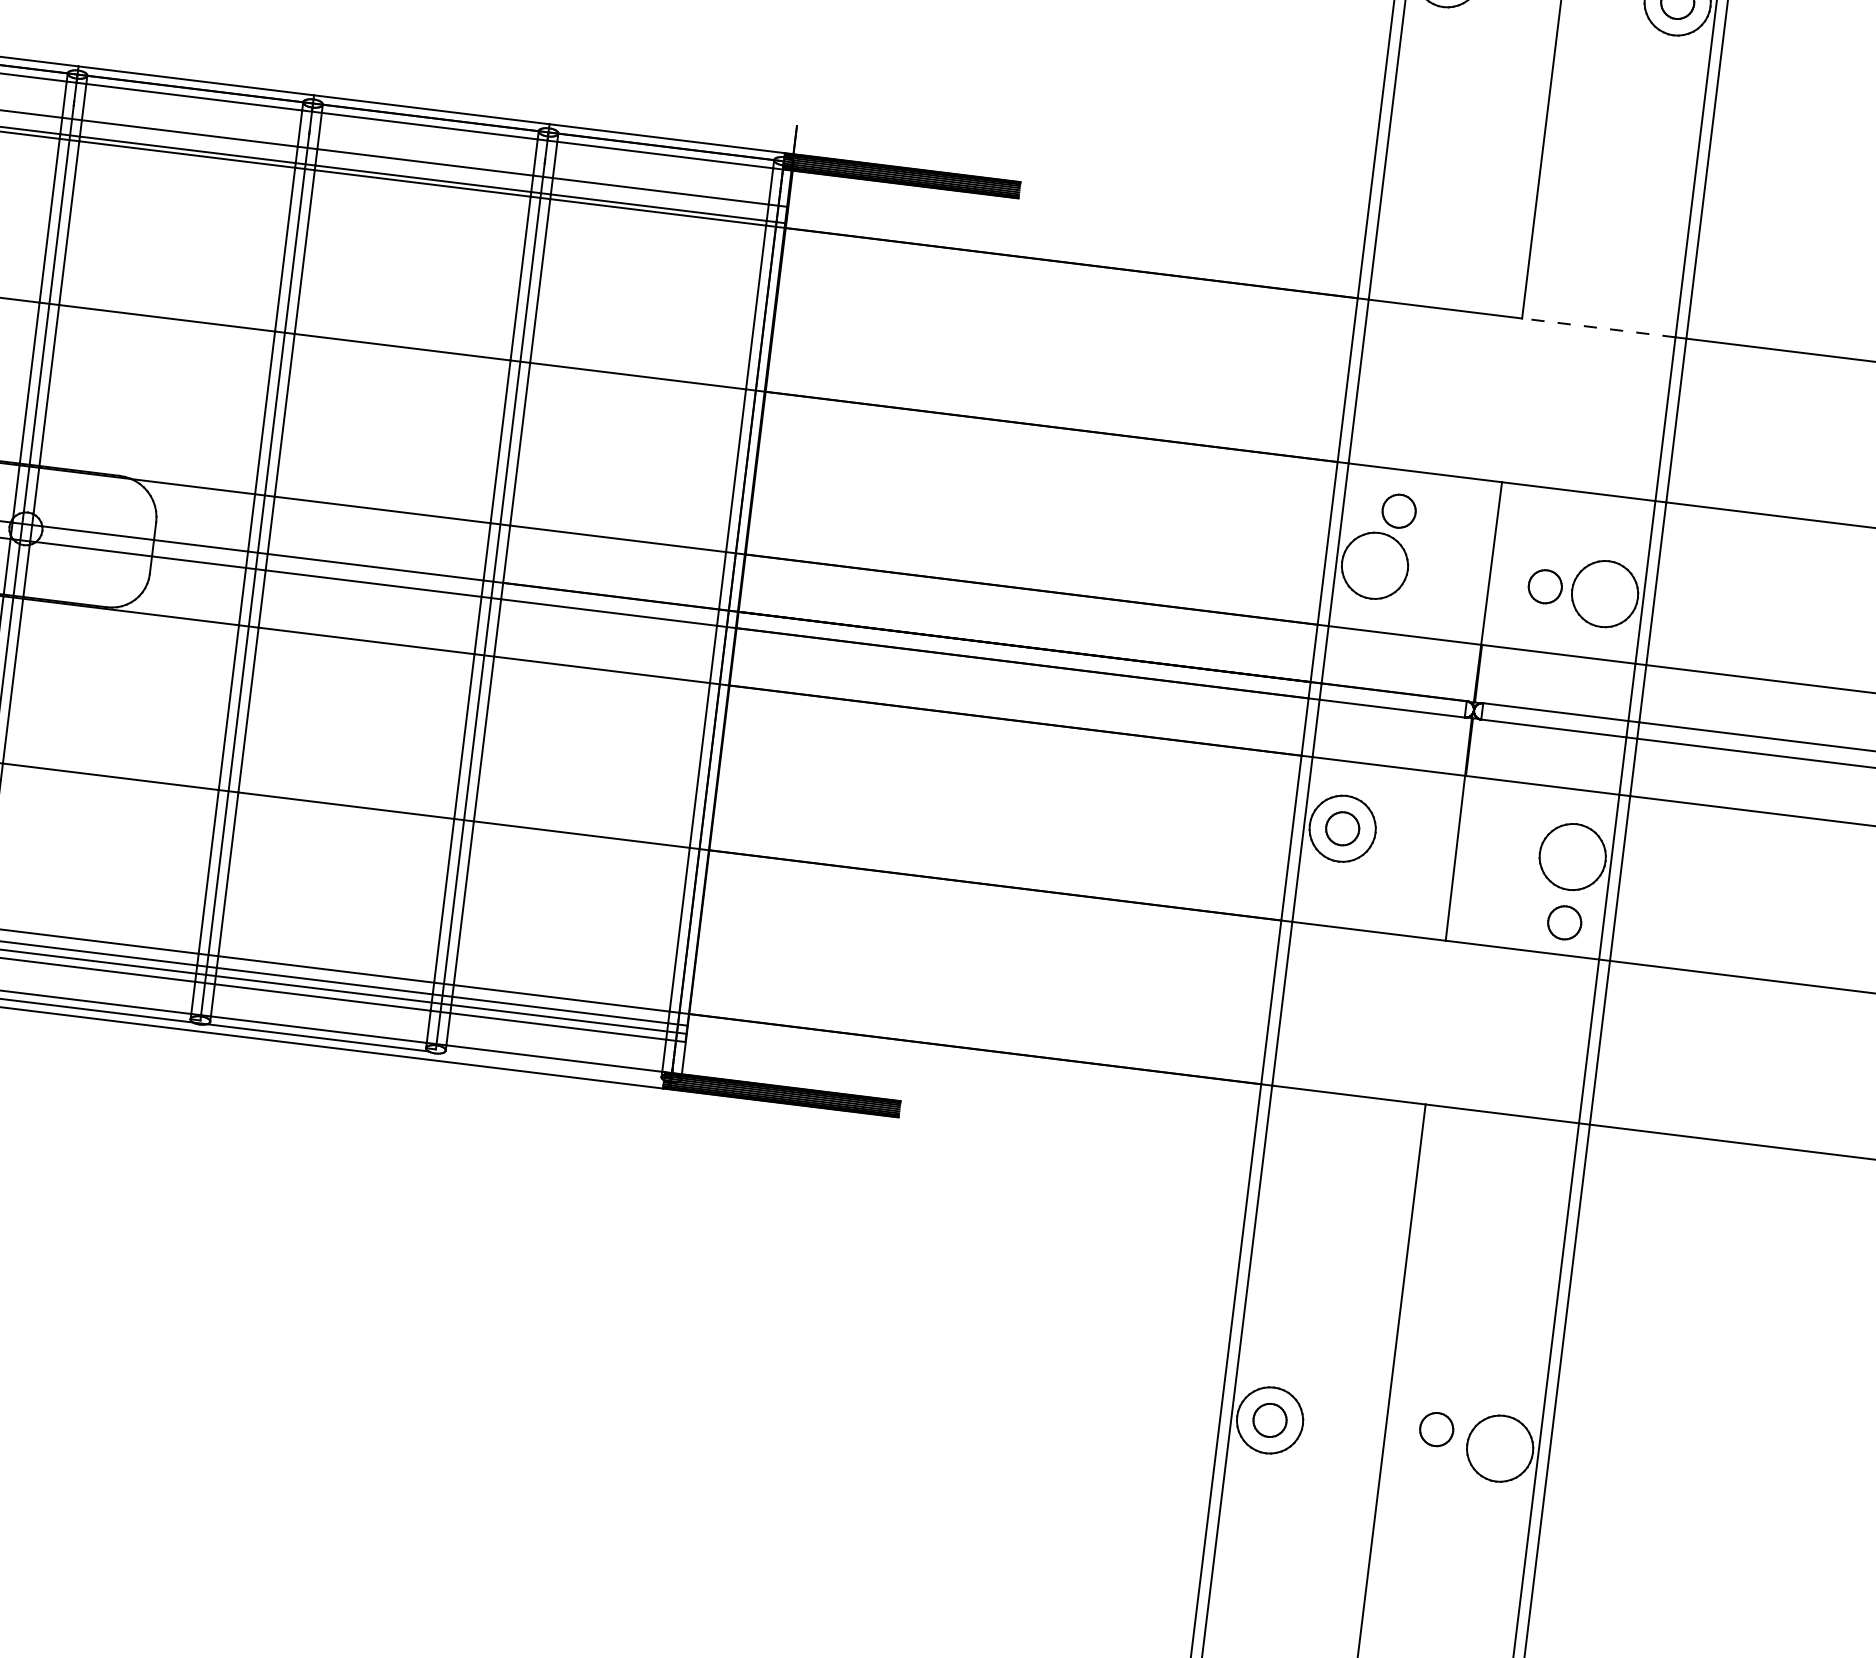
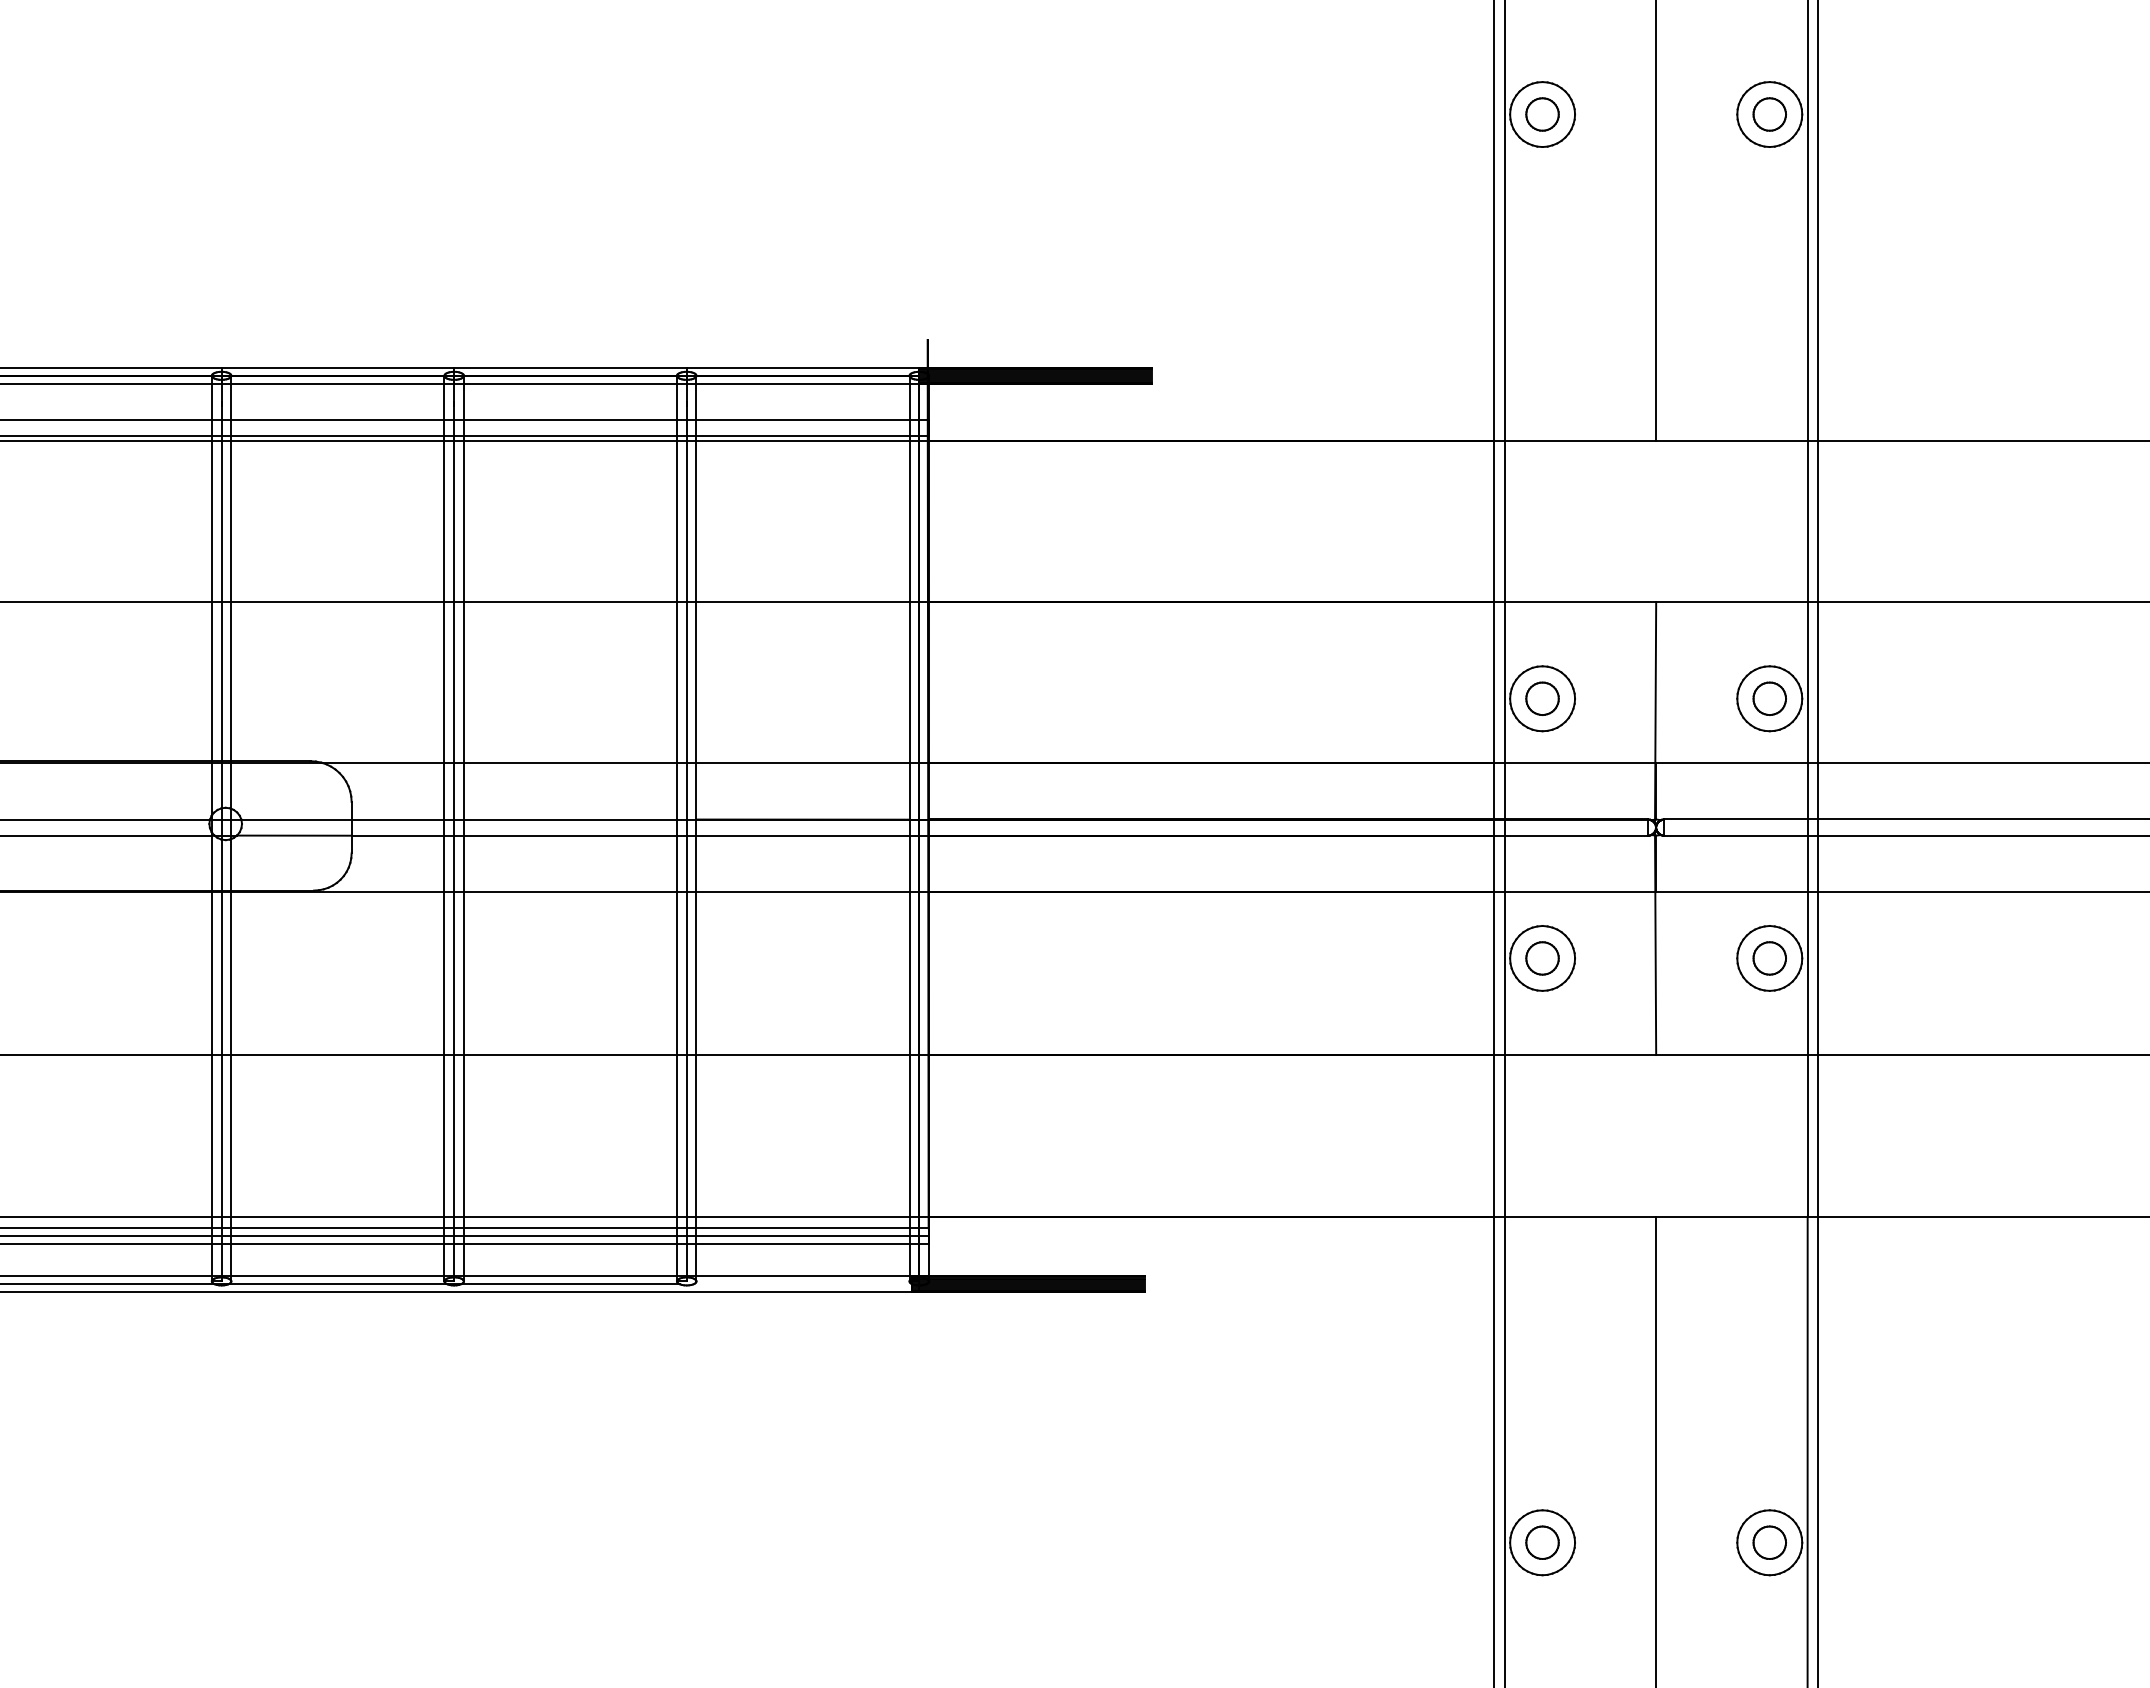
line: (1598, 327) -> (1731, 440), dashed -> solid
part: (1399, 510) -> (1542, 698), moved
part: (1545, 586) -> (1769, 698), moved
part: (1564, 922) -> (1769, 958), moved
part: (1436, 1429) -> (1769, 1542), moved

